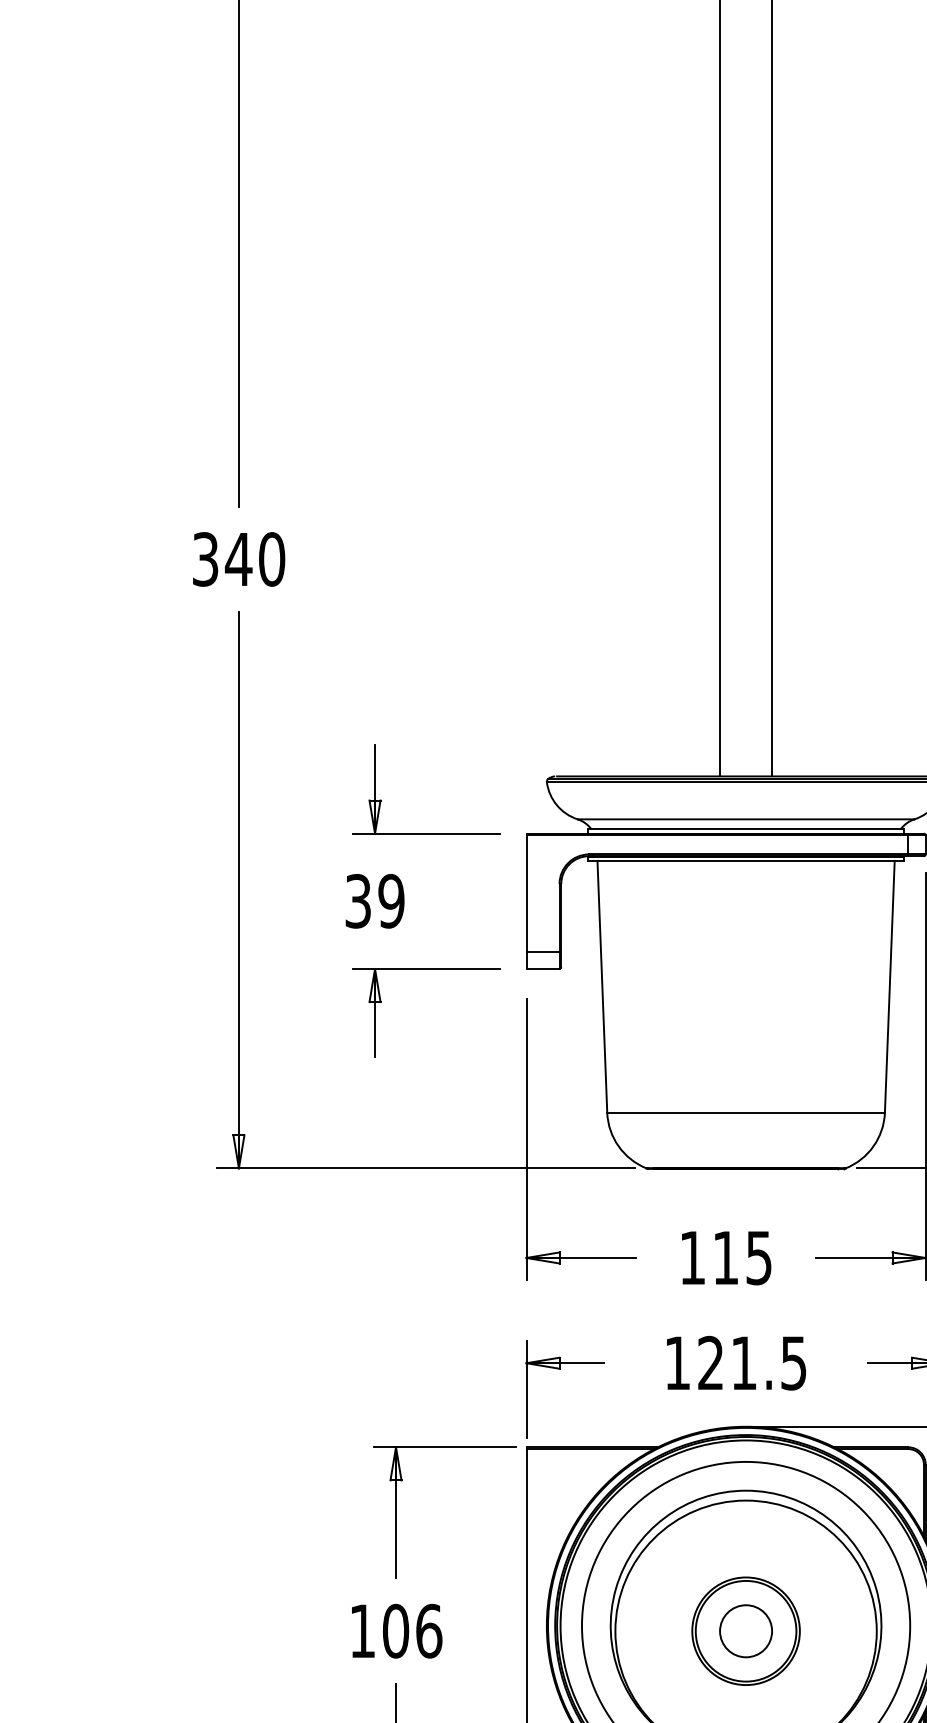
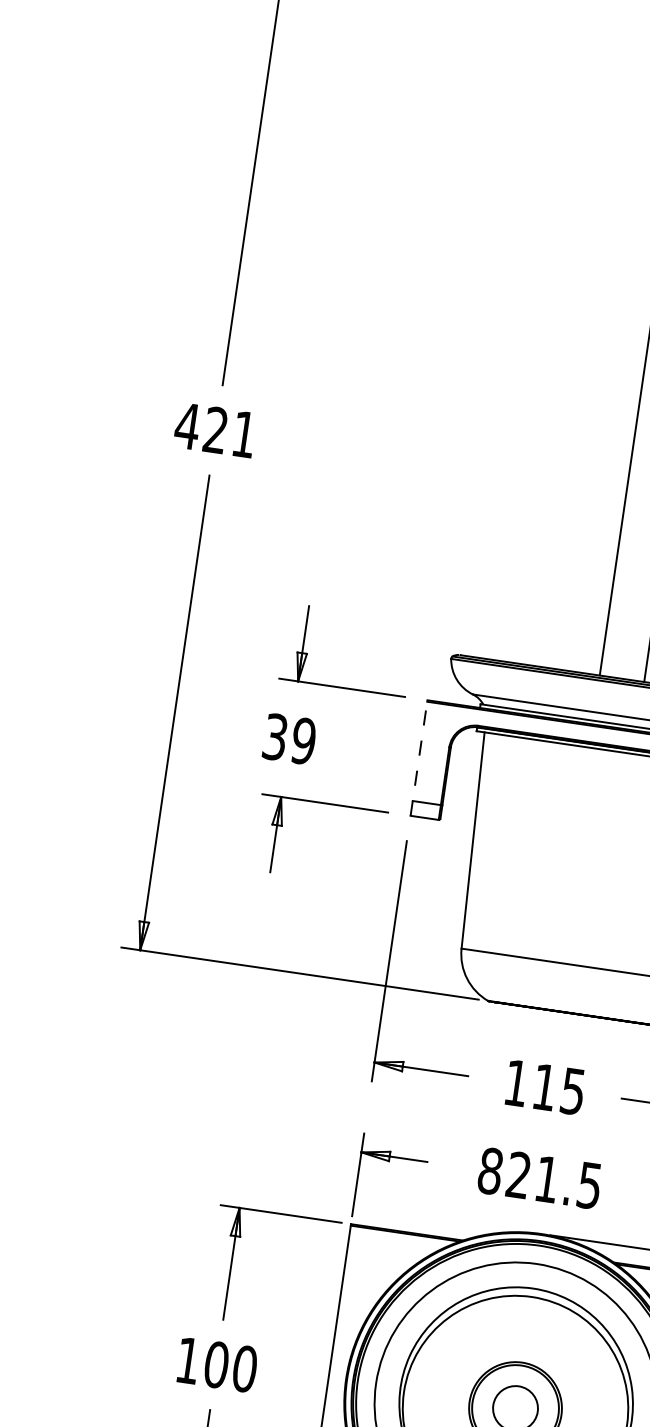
text: (238, 559) -> (215, 430), 340 -> 421
line: (526, 901) -> (418, 758), solid -> dashed
text: (677, 1362) -> (490, 1170), 121.5 -> 821.5
text: (429, 1630) -> (245, 1368), 106 -> 100

